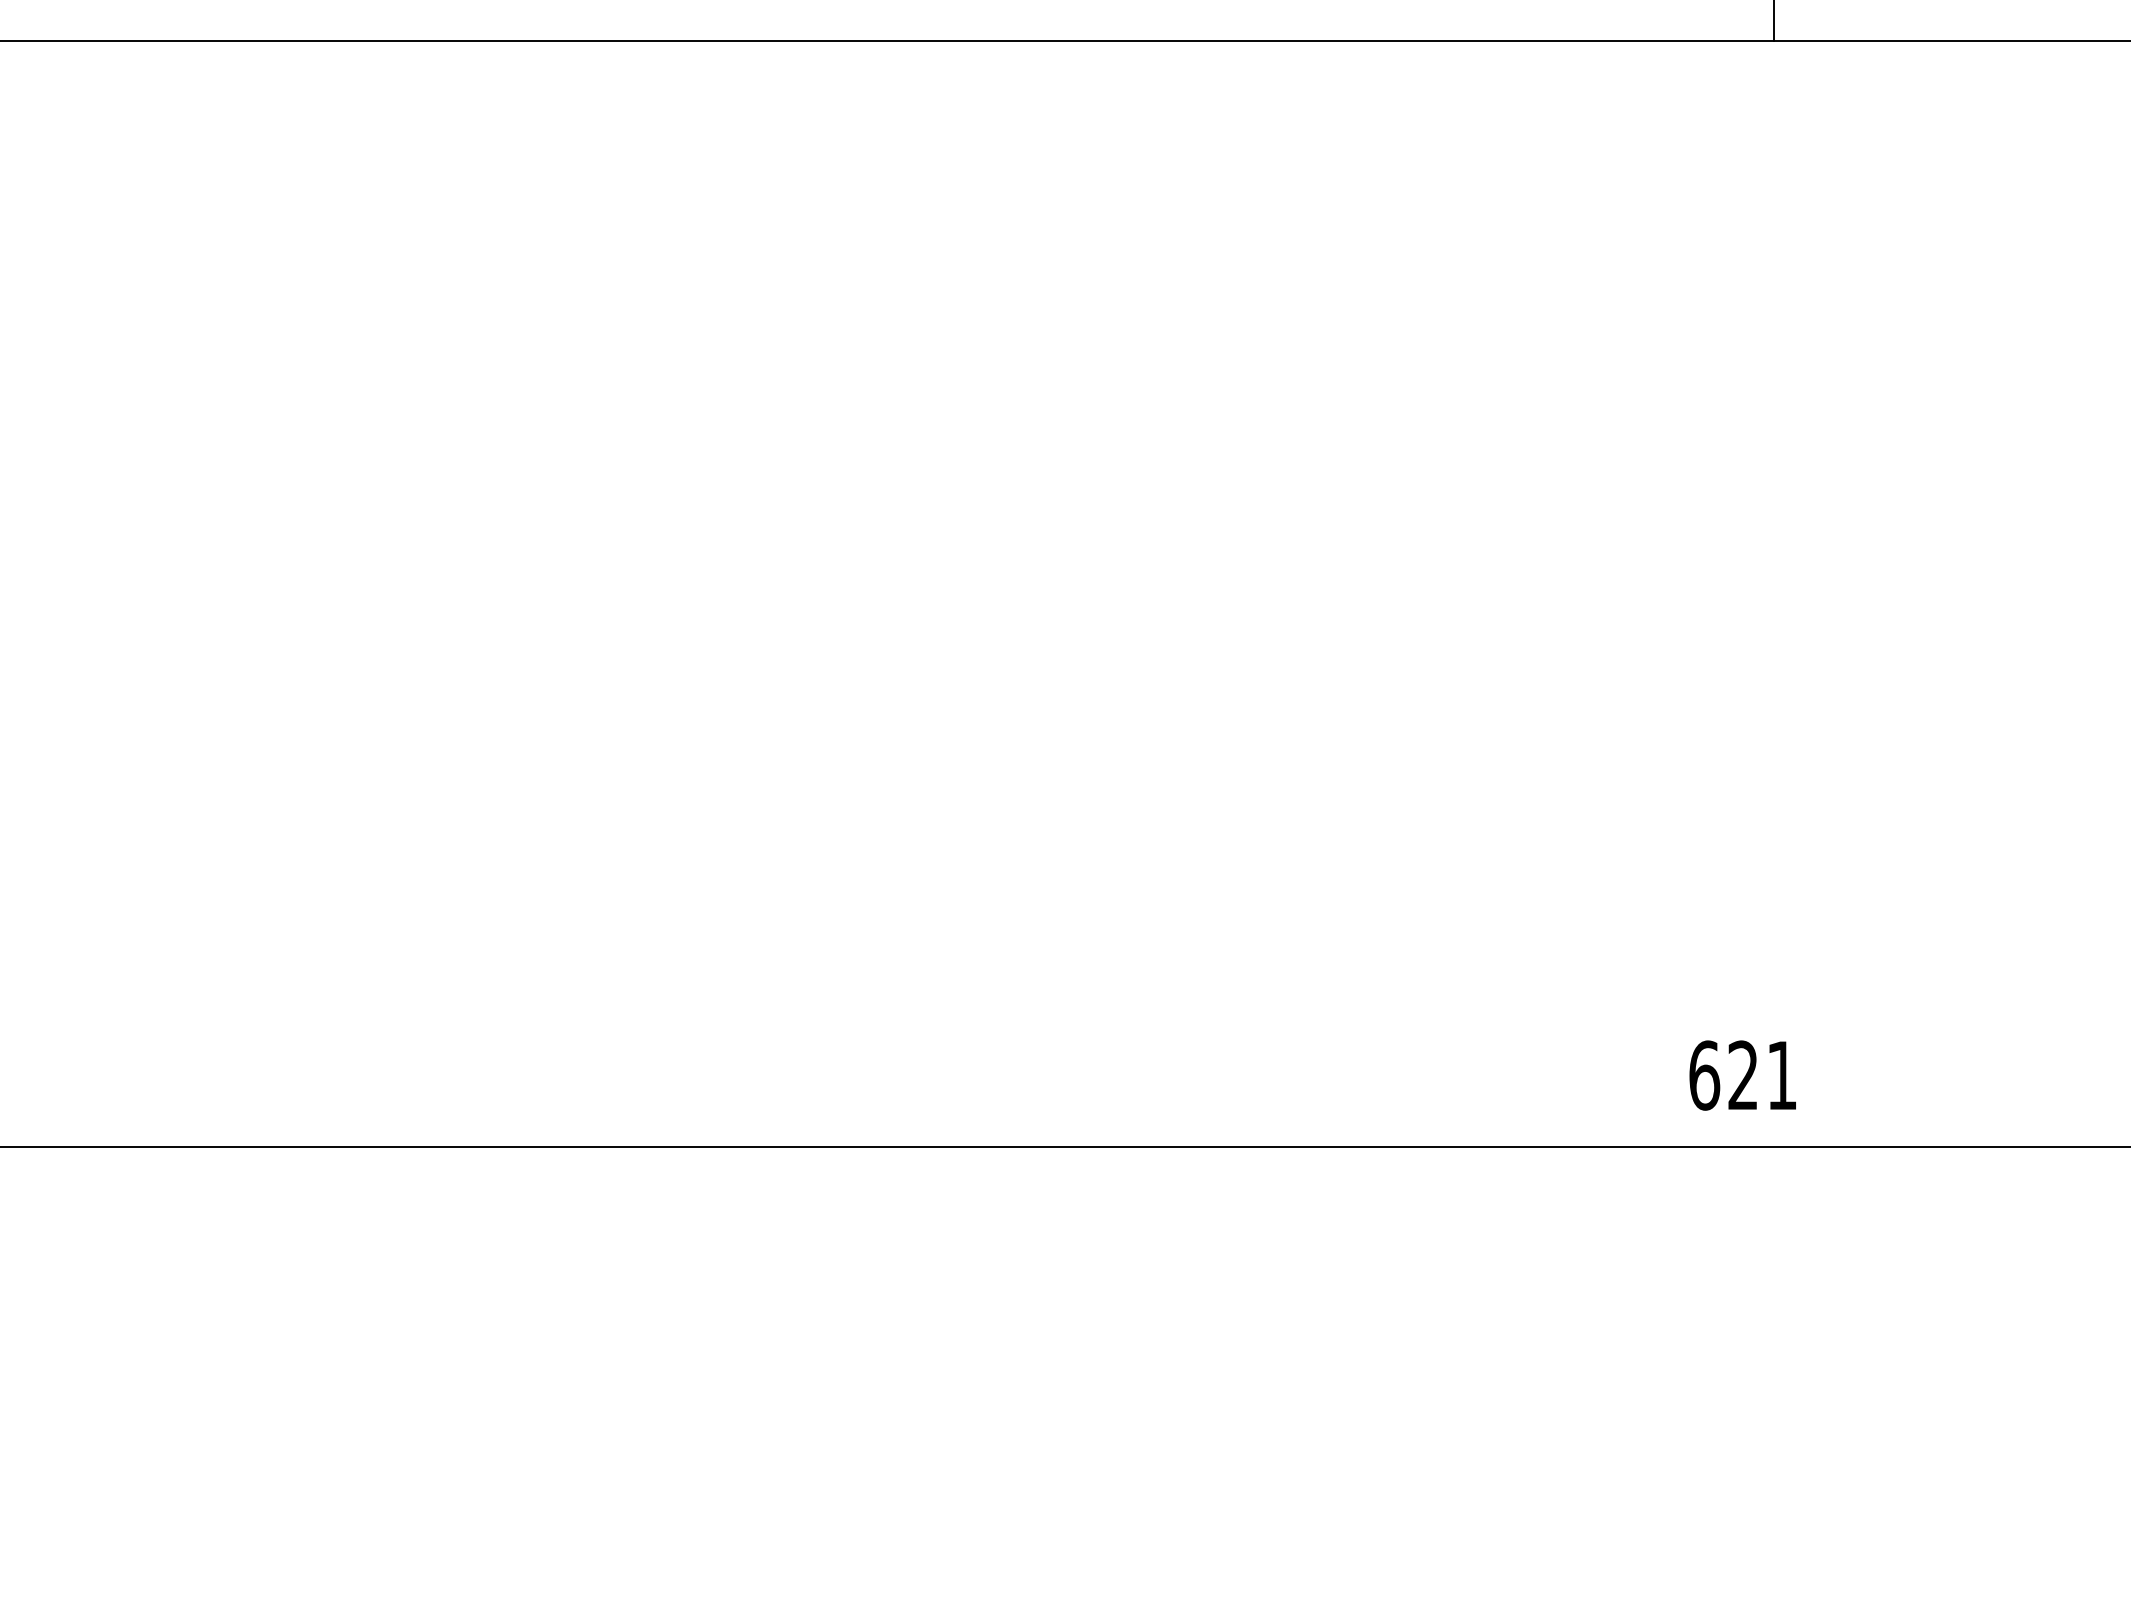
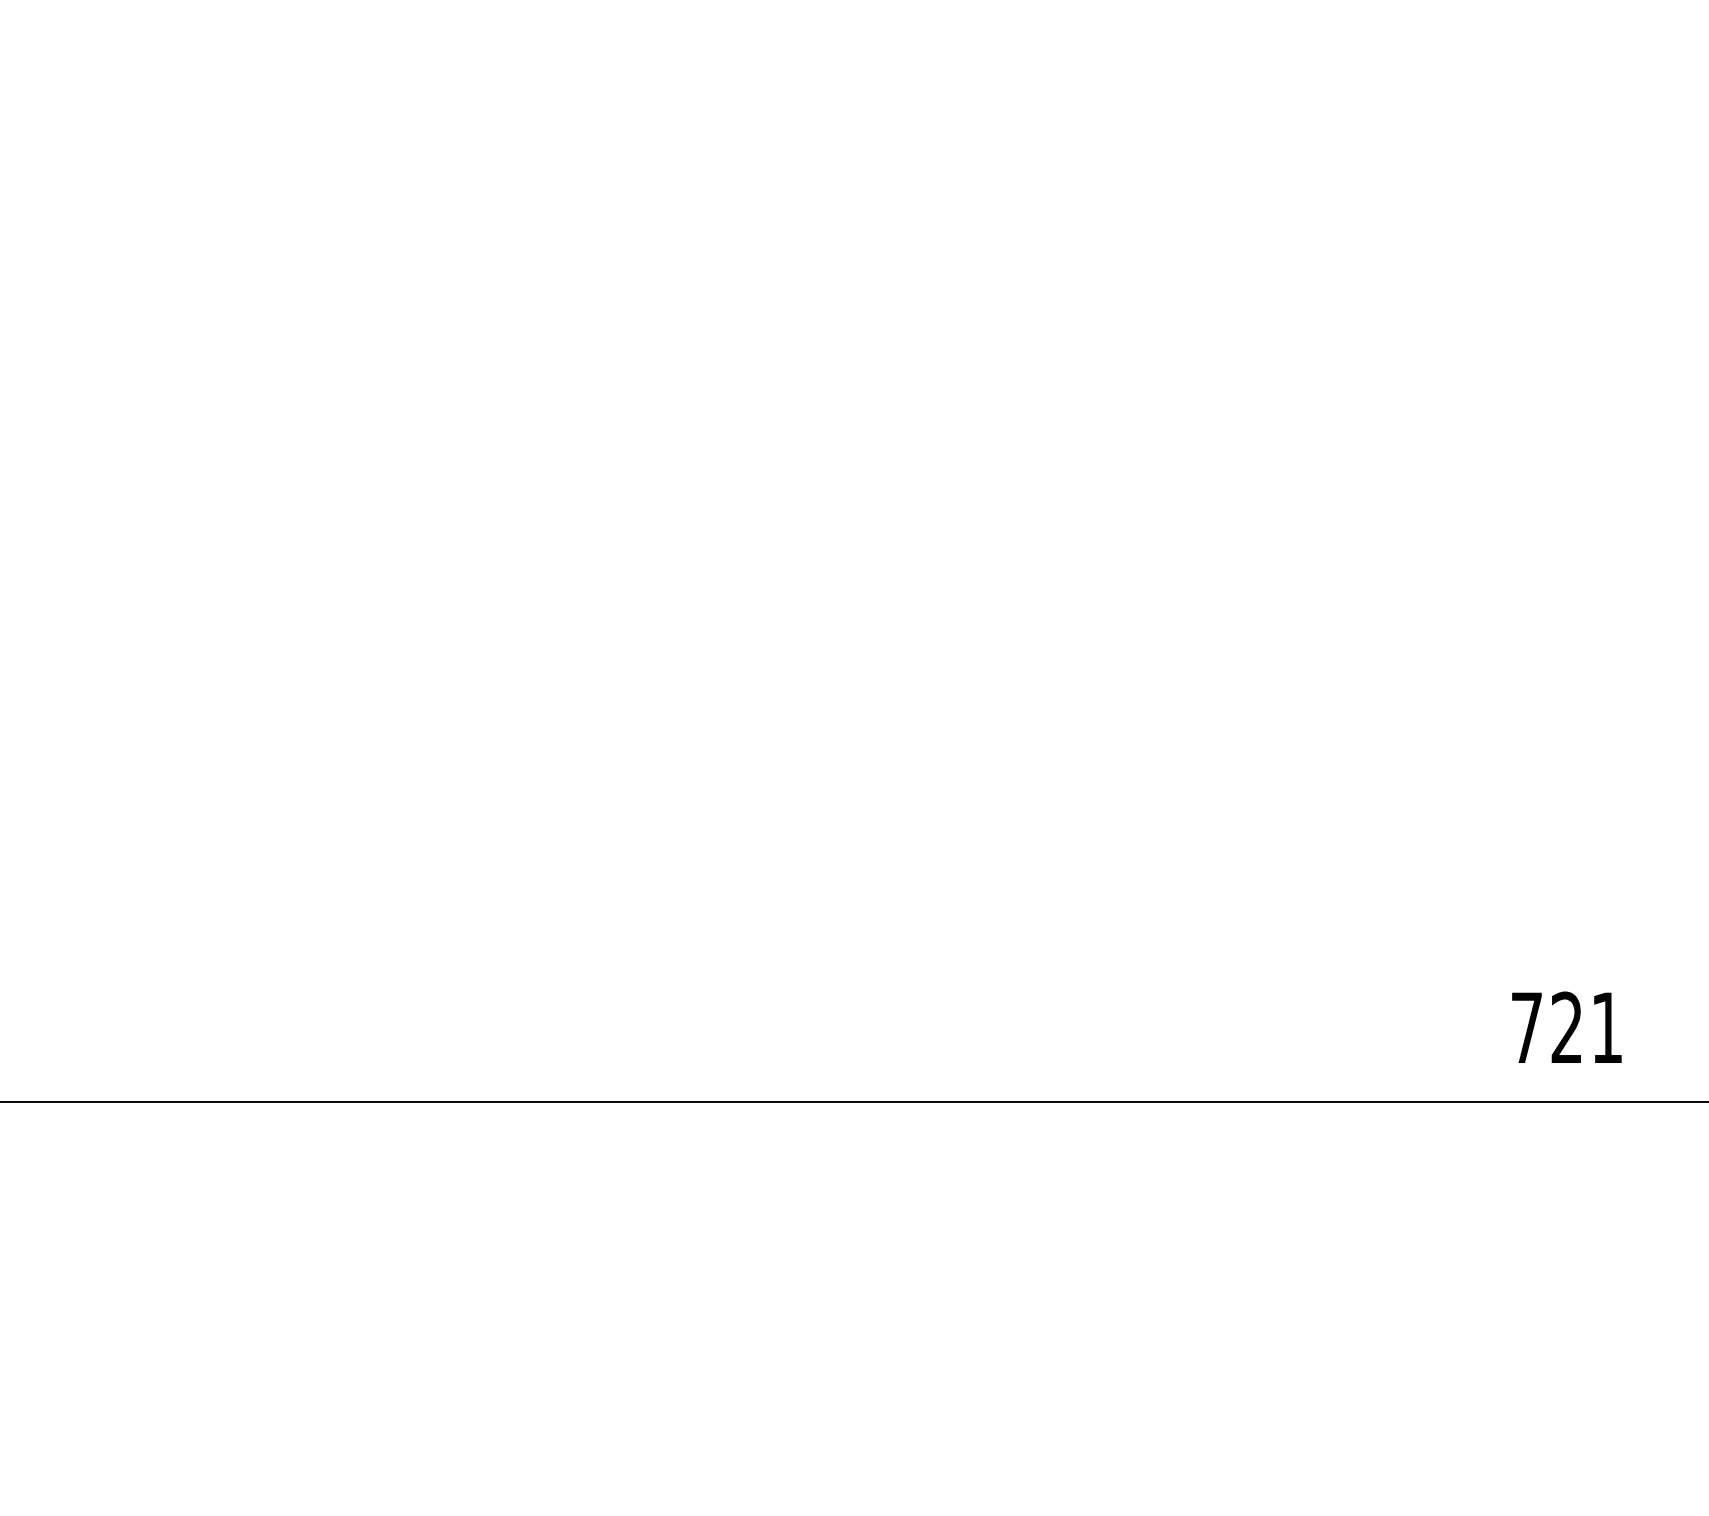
text: (1704, 1075) -> (1526, 1027), 621 -> 721

